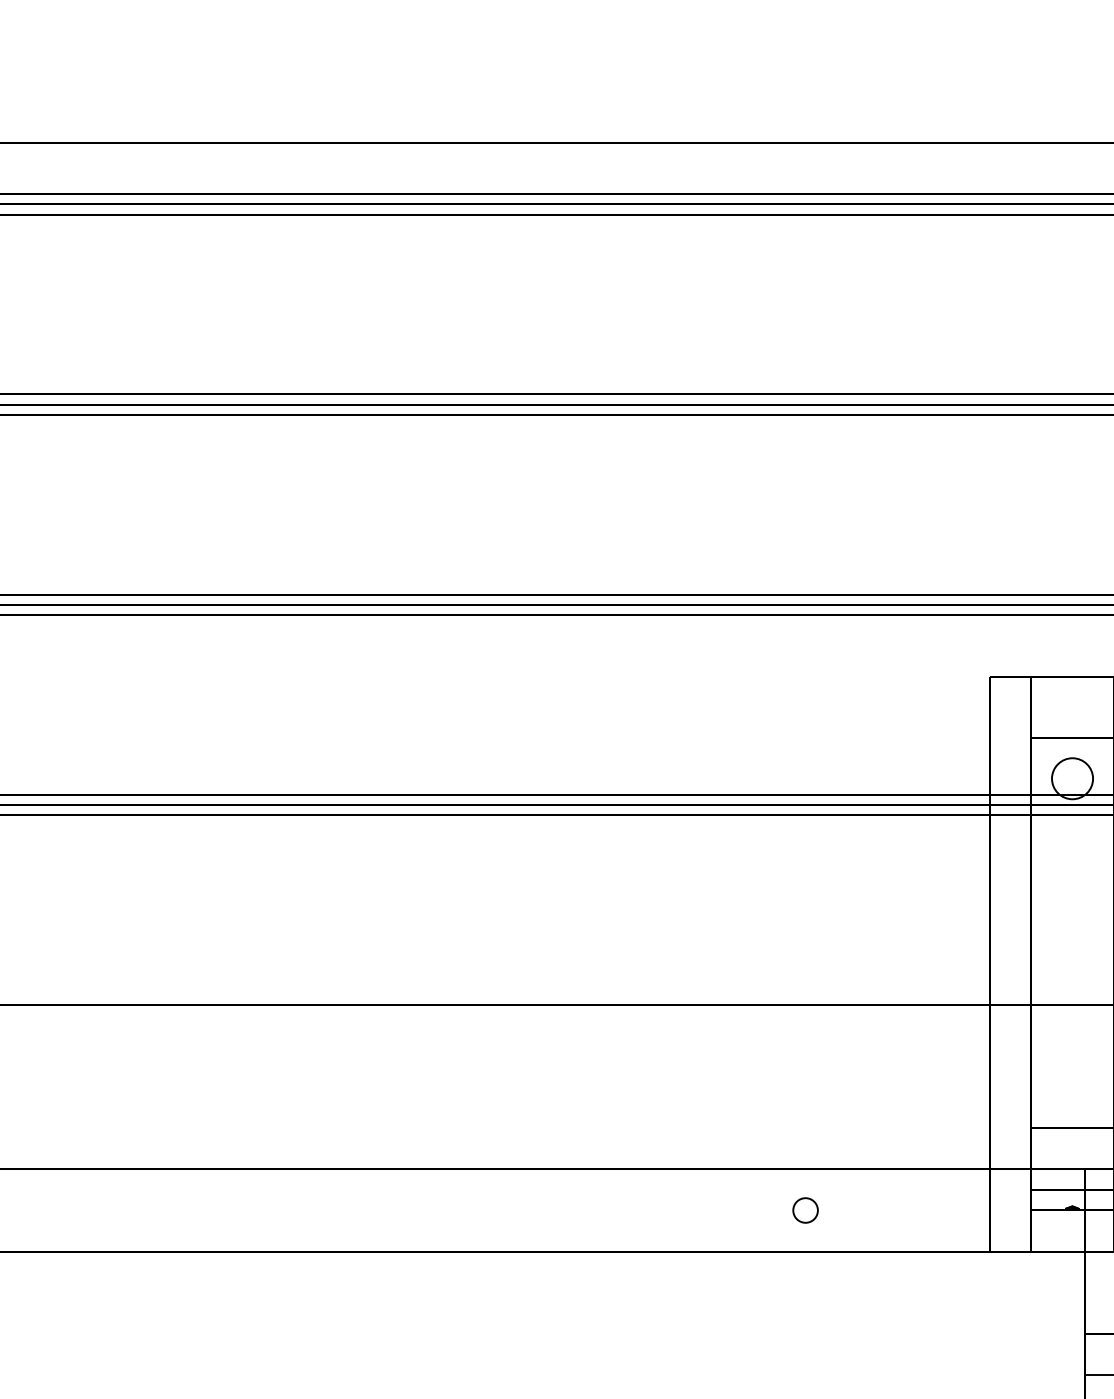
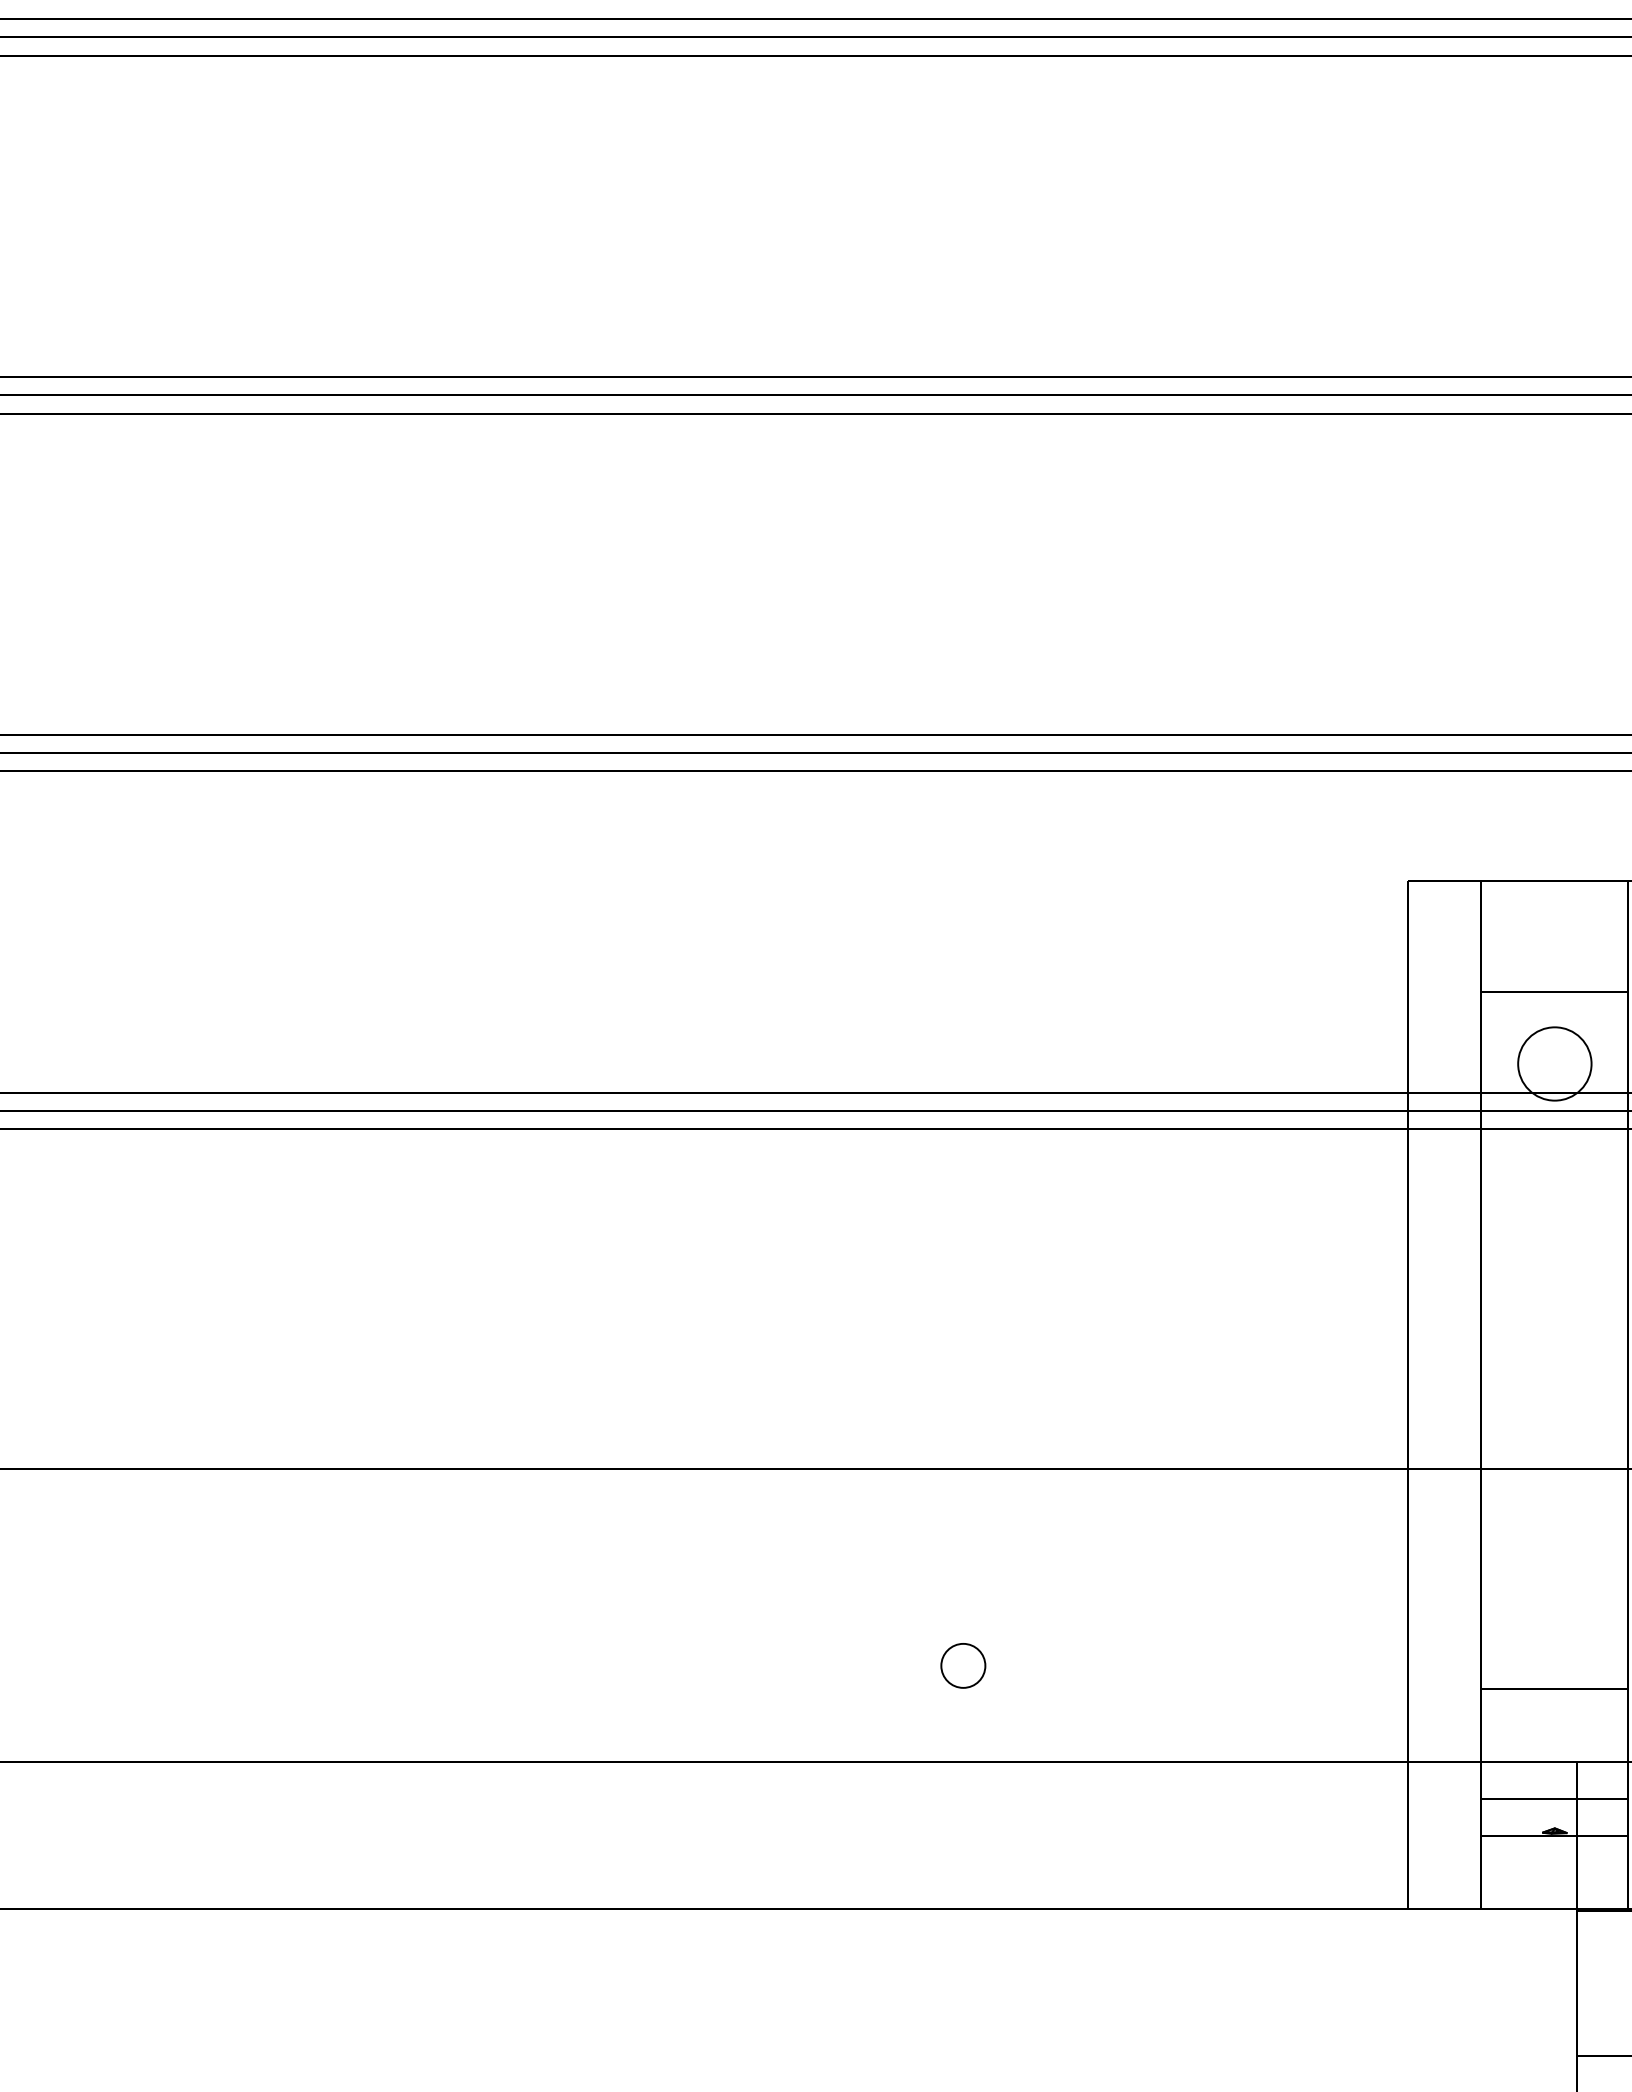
circle: (805, 1210) -> (963, 1665), moved

